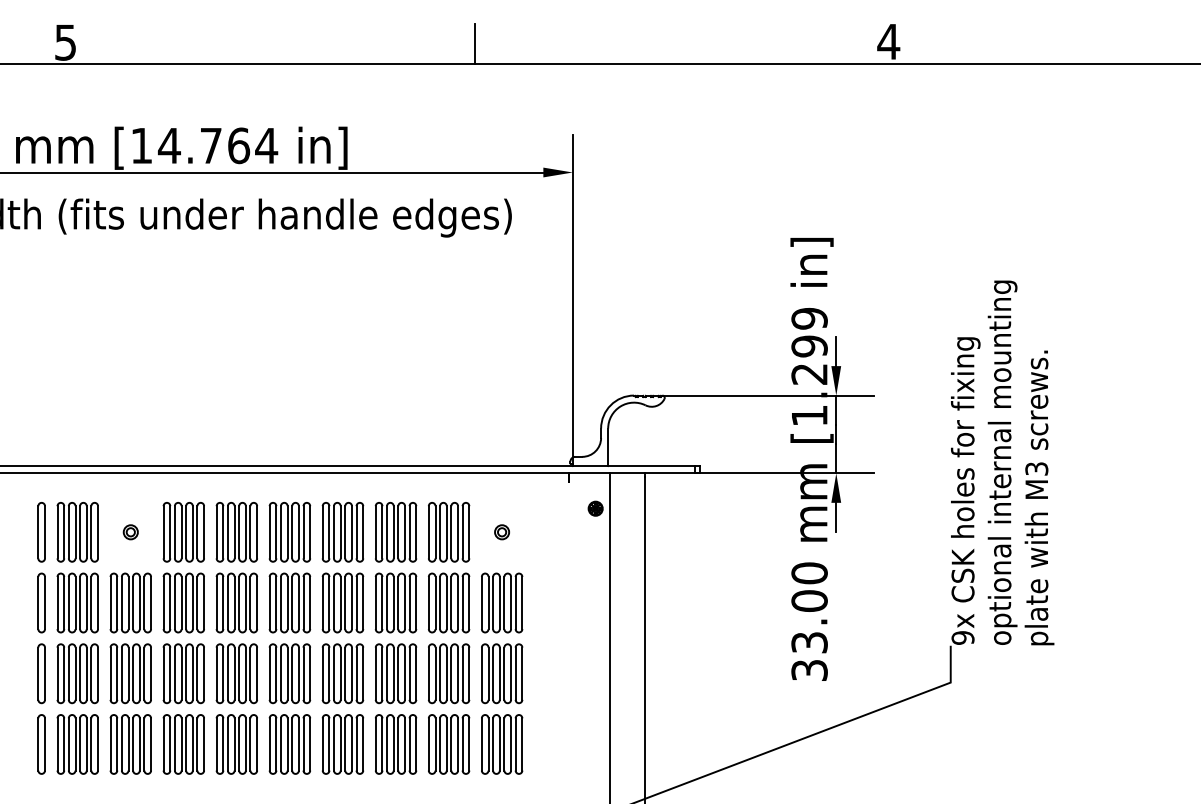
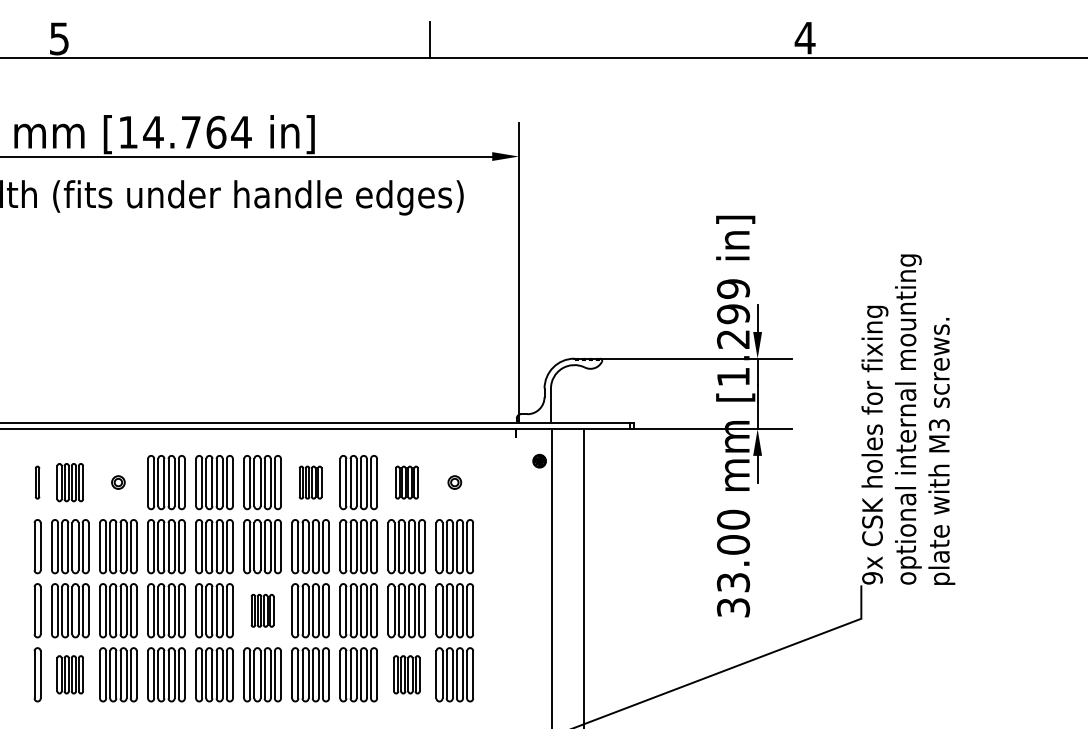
part: (41, 532) -> (37, 482), size x0.6
part: (77, 532) -> (70, 482), size x0.7
part: (342, 532) -> (310, 482), size x0.6
part: (449, 532) -> (407, 482), size x0.6
part: (289, 673) -> (262, 610), size x0.6
part: (77, 744) -> (70, 674), size x0.7
part: (449, 744) -> (407, 674), size x0.7

